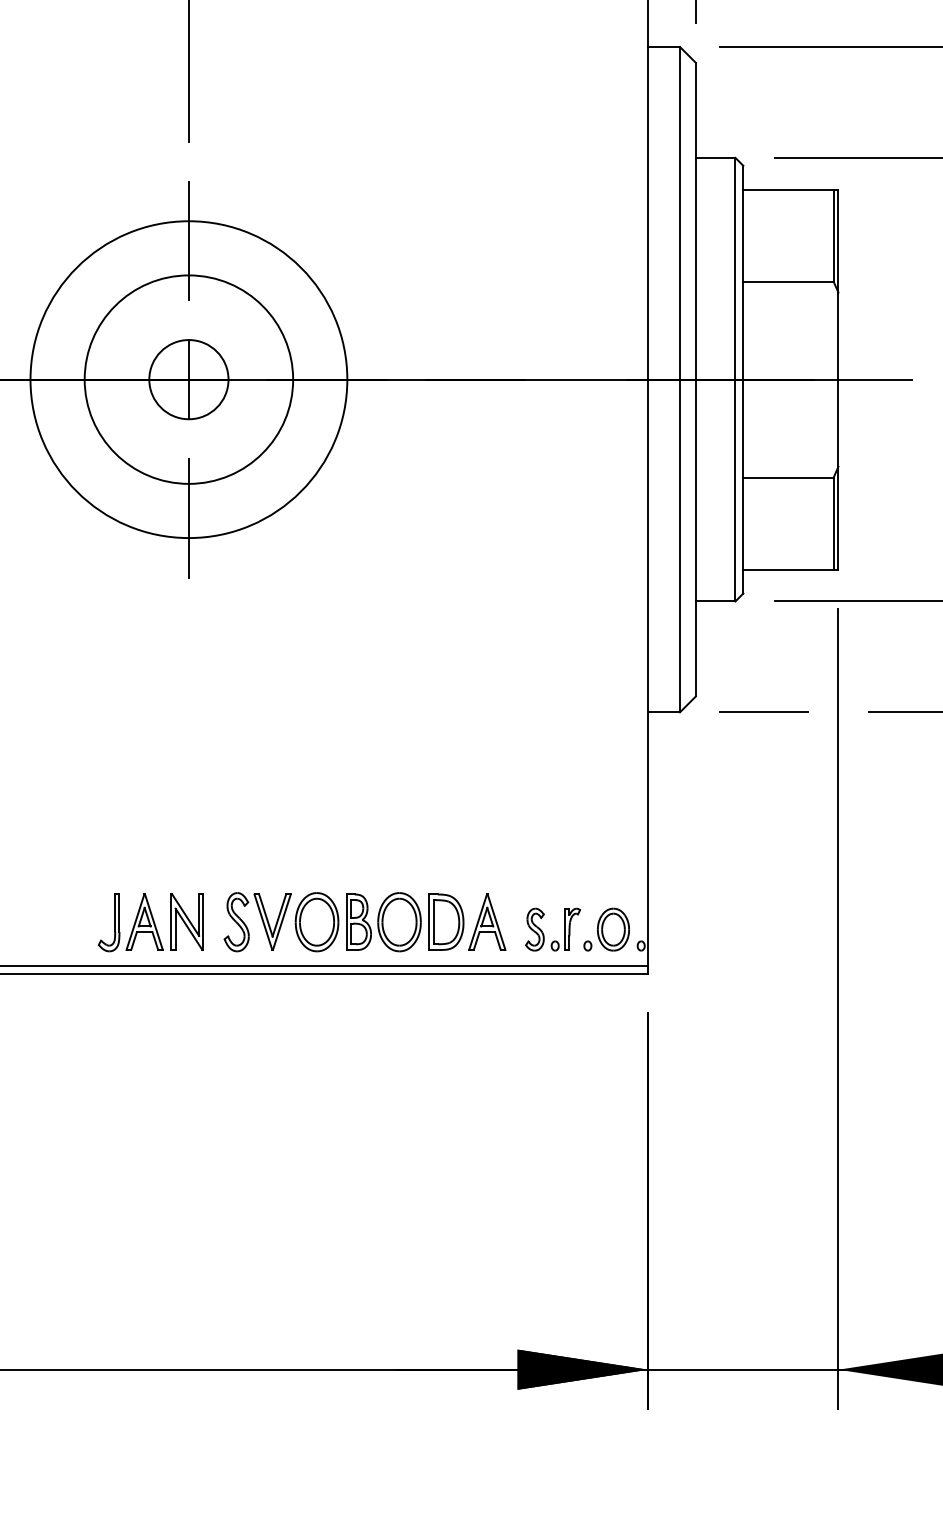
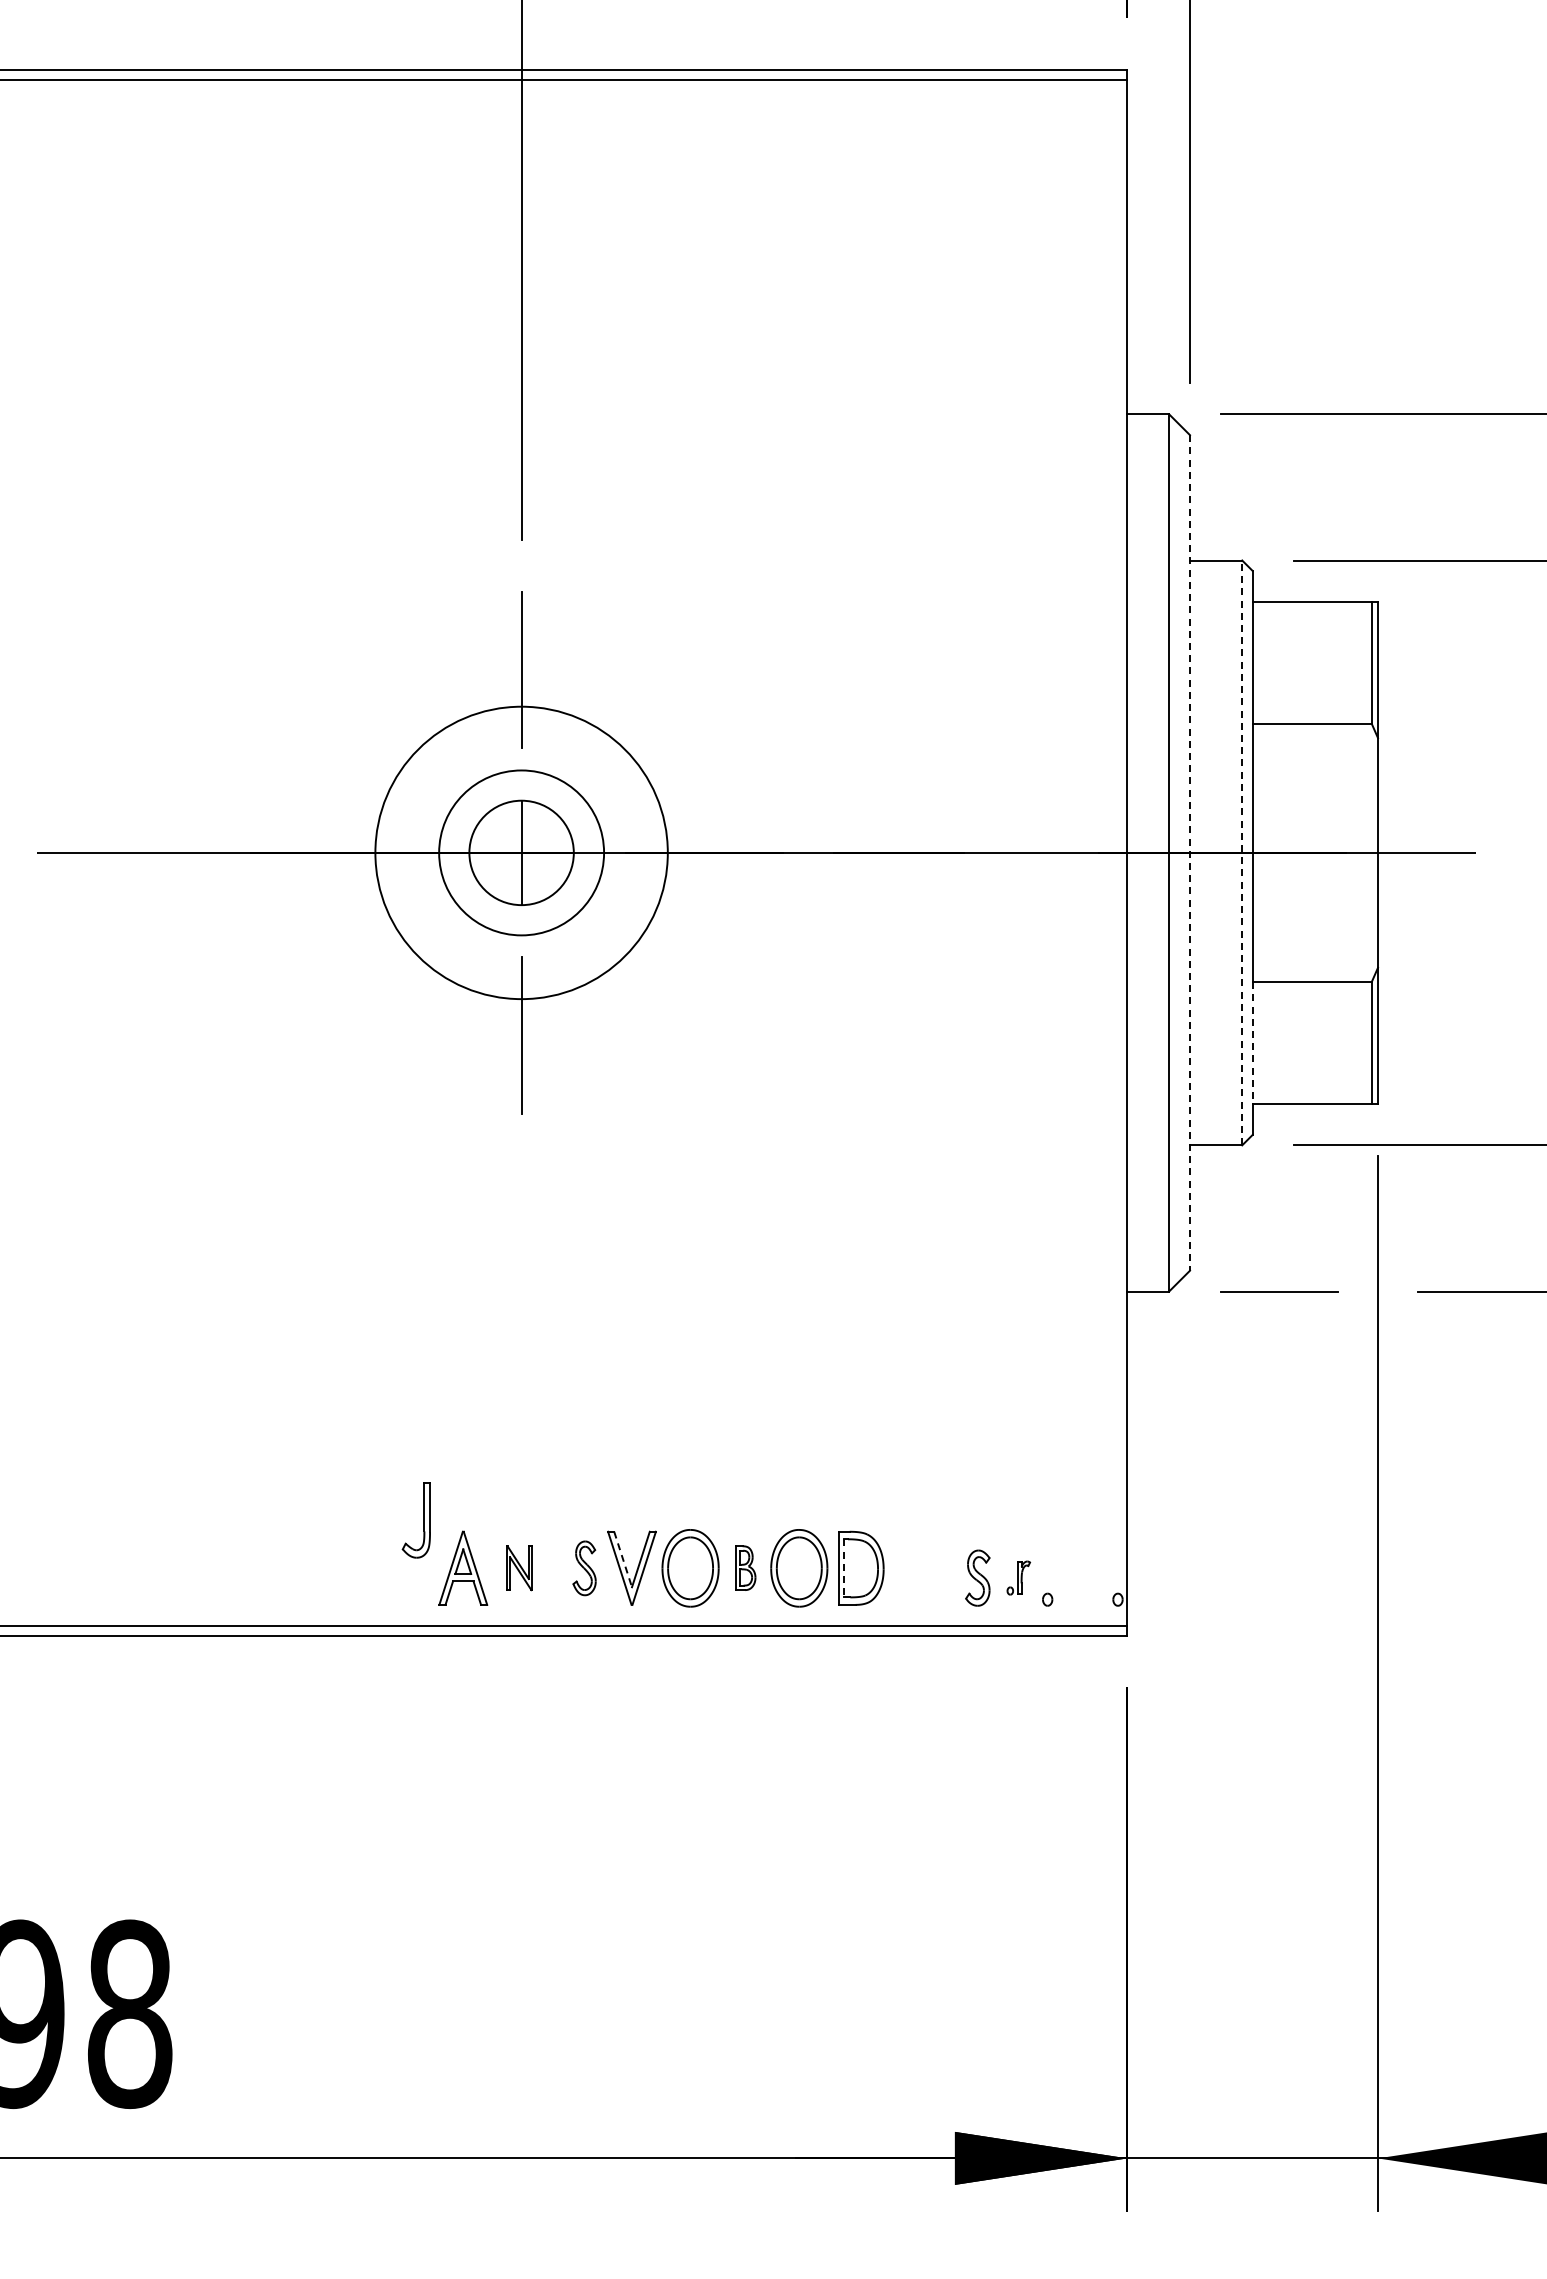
circle: (188, 379) -> (521, 852), size x0.6
circle: (188, 379) -> (521, 852), size x0.7
line: (696, 379) -> (1190, 852), solid -> dashed
line: (735, 379) -> (1242, 852), solid -> dashed
line: (743, 523) -> (1252, 1042), solid -> dashed
line: (266, 915) -> (623, 1559), solid -> dashed
part: (187, 921) -> (519, 1567), size x0.6
part: (358, 921) -> (745, 1567), size x0.6
part: (486, 921) -> (914, 1567), removed
part: (236, 922) -> (584, 1568), size x0.7
line: (433, 922) -> (844, 1568), solid -> dashed
part: (114, 923) -> (423, 1520), moved
part: (565, 929) -> (1018, 1577), size x0.6
part: (612, 929) -> (1080, 1577), removed

